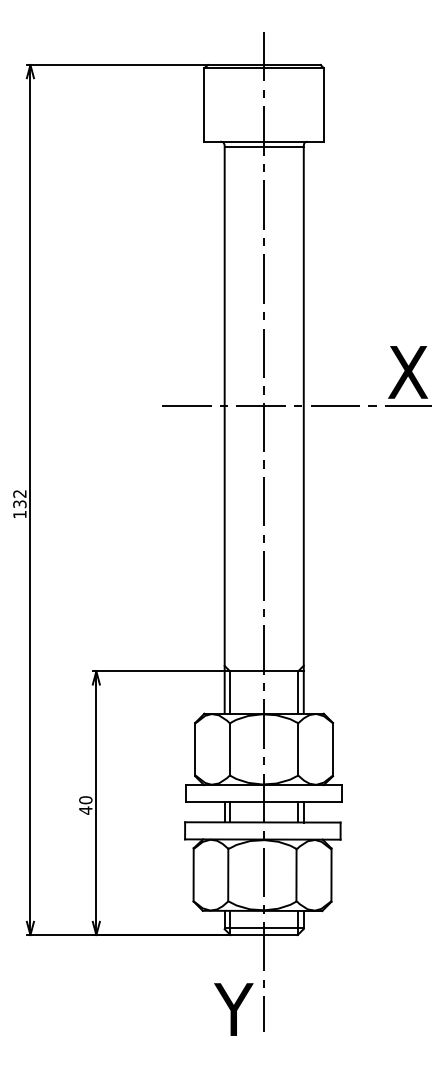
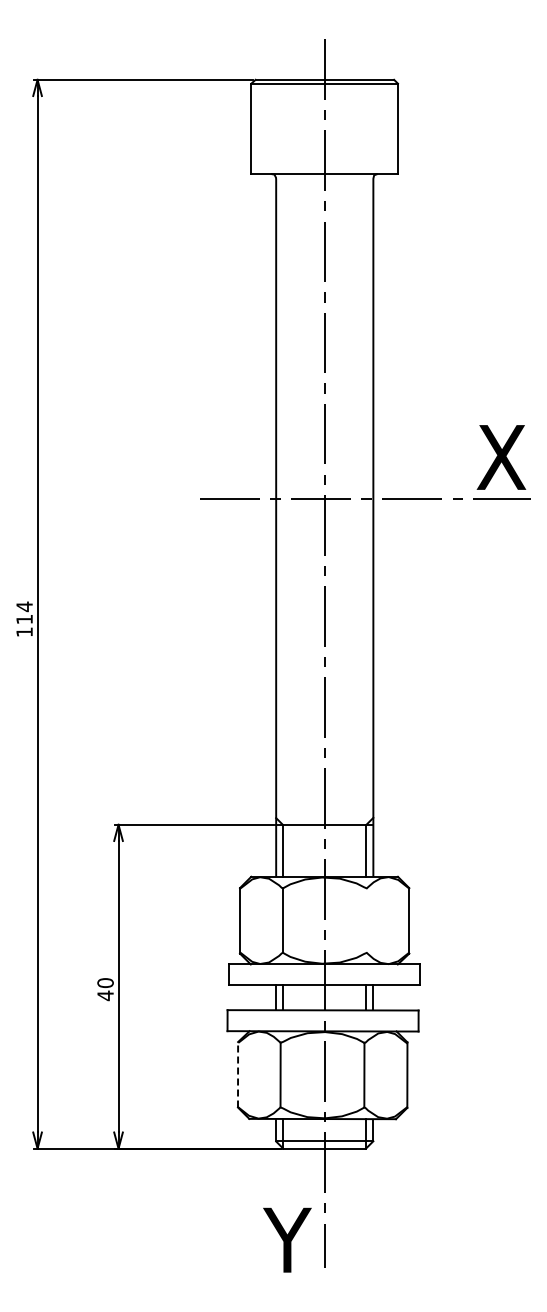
line: (264, 146) -> (324, 180), removed
text: (19, 498) -> (24, 612), 132 -> 114
line: (298, 749) -> (366, 920), removed
line: (194, 874) -> (238, 1074), solid -> dashed

